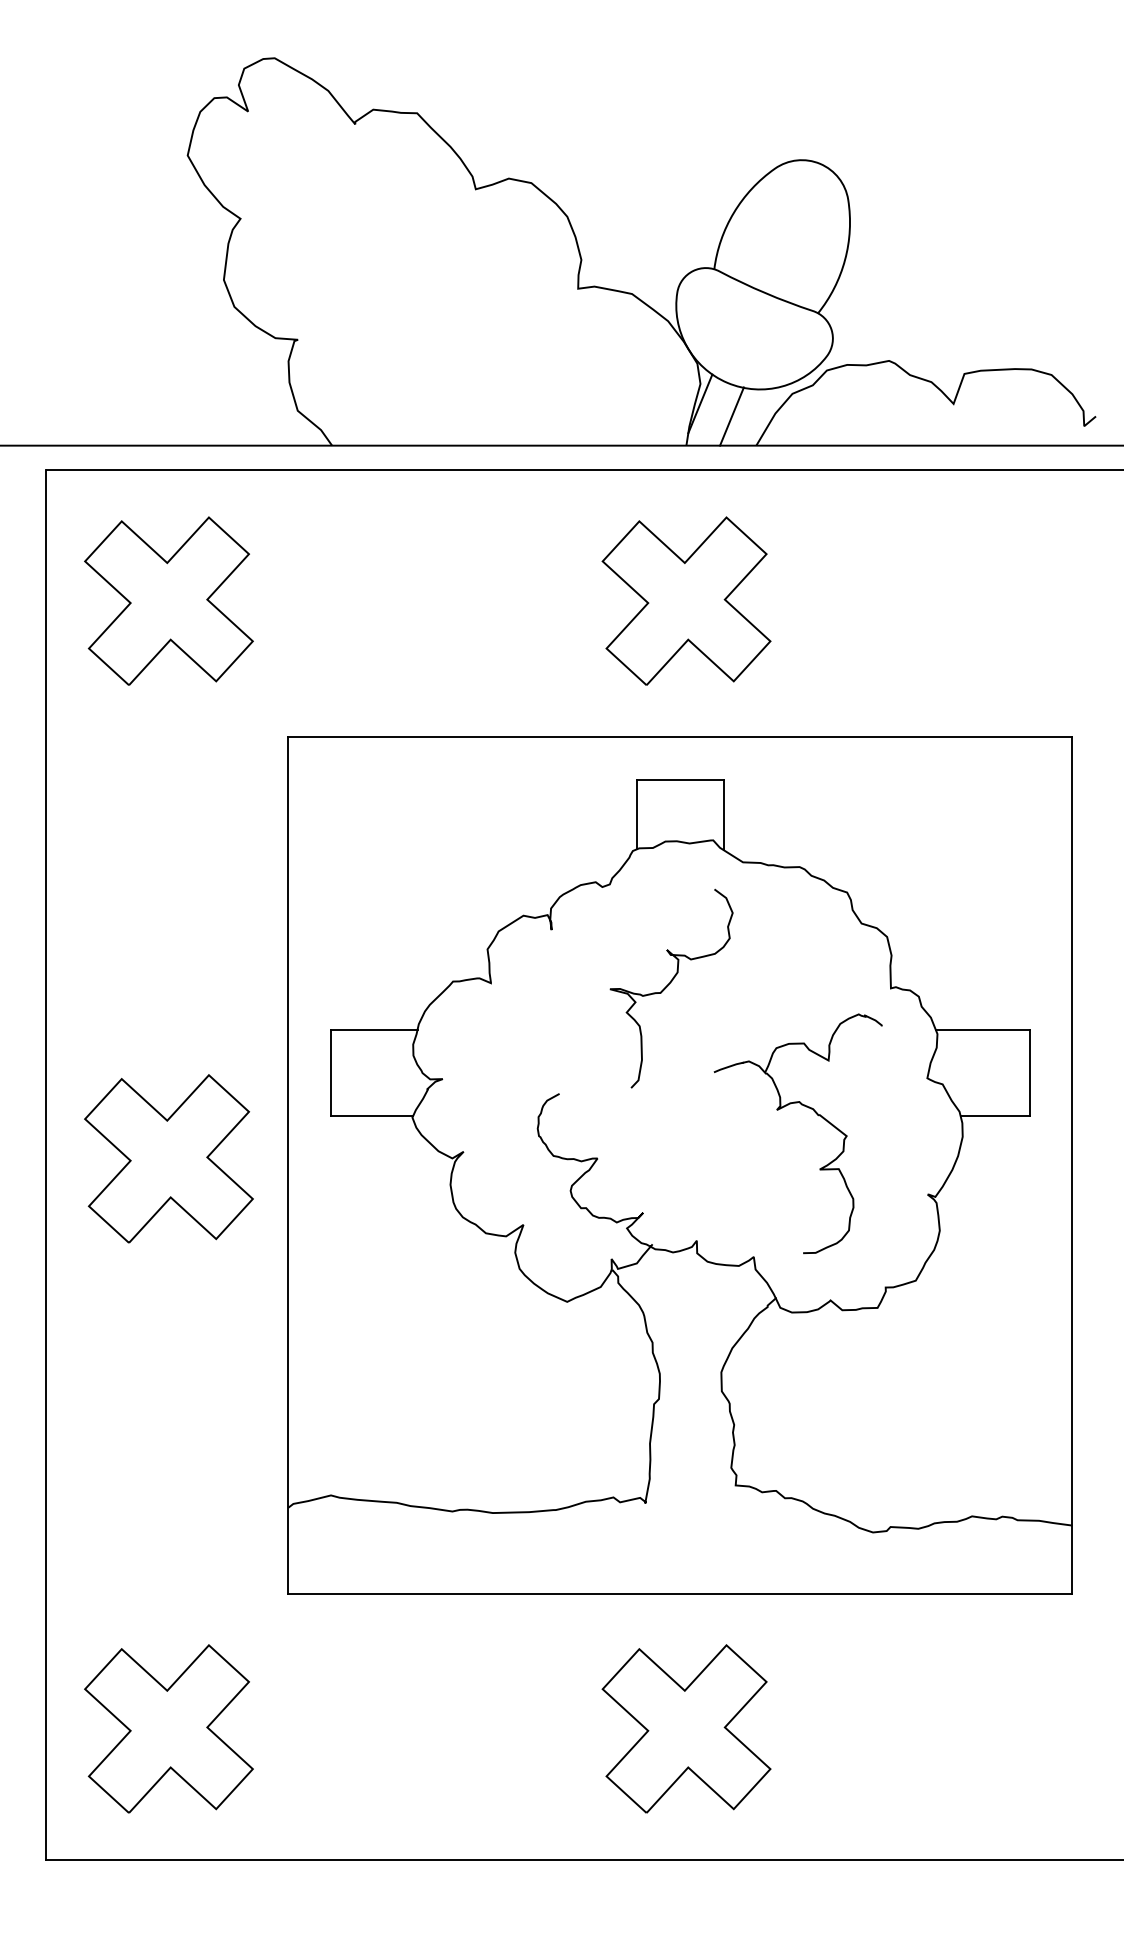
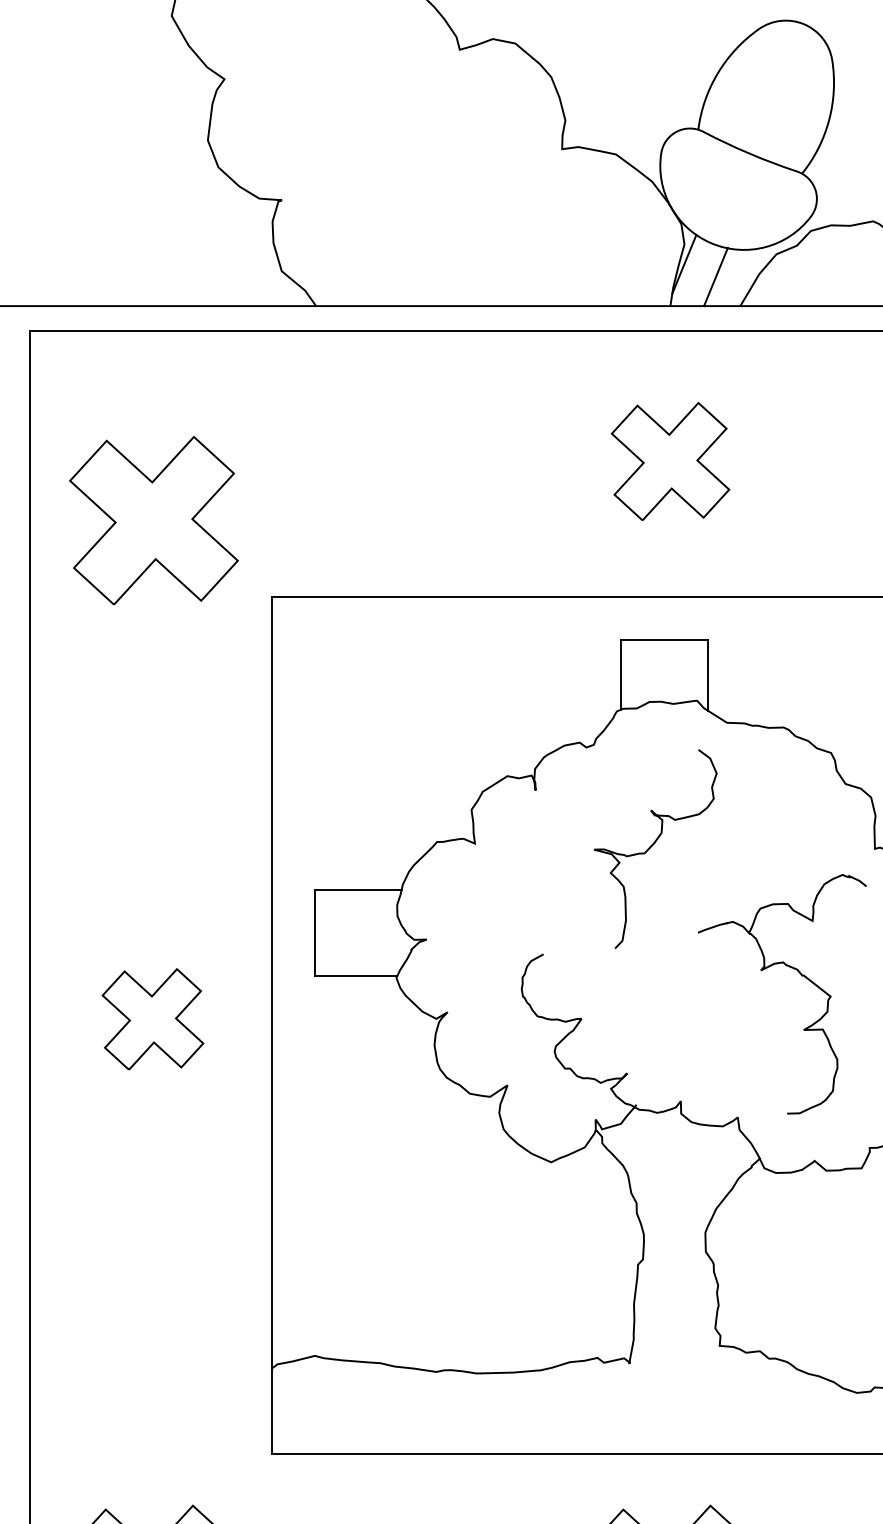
part: (168, 600) -> (153, 519), moved
part: (686, 600) -> (670, 460), size x0.7
part: (168, 1158) -> (152, 1018), size x0.6

